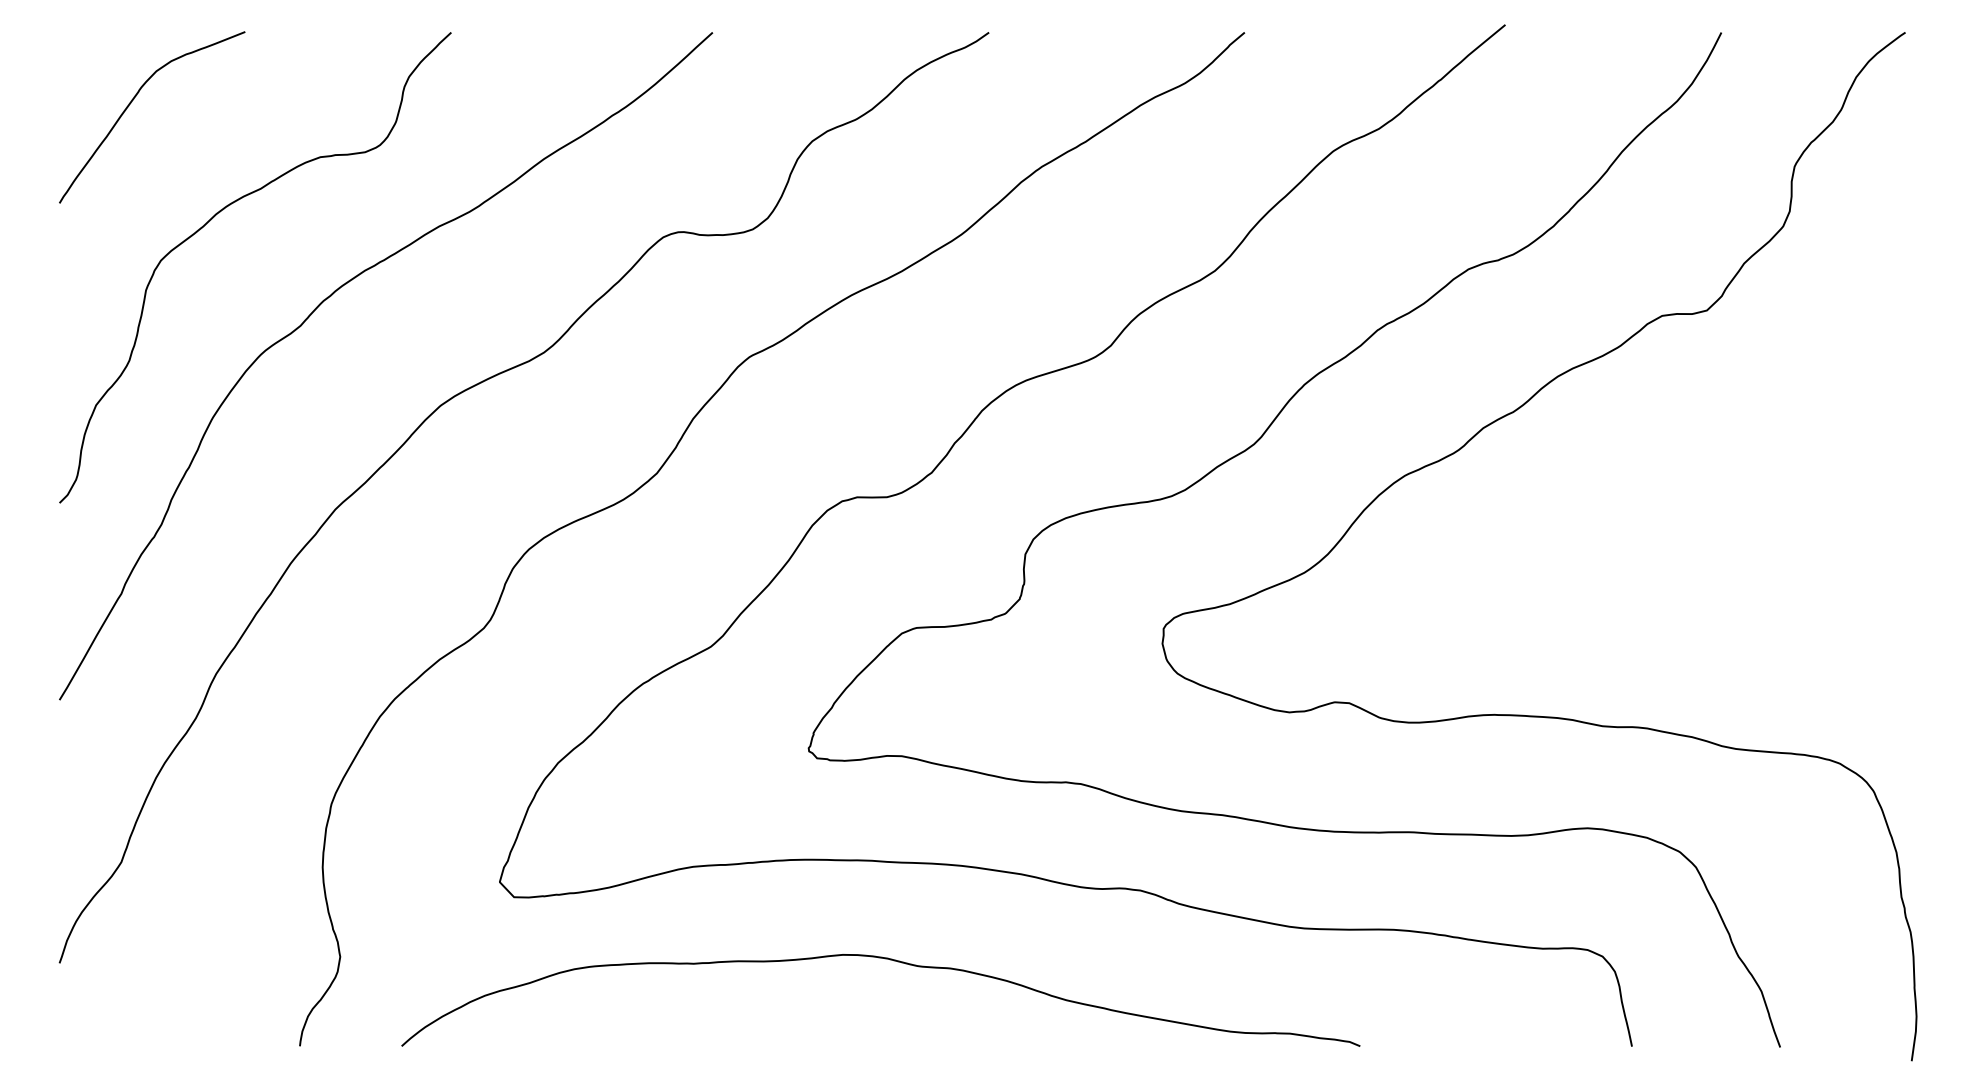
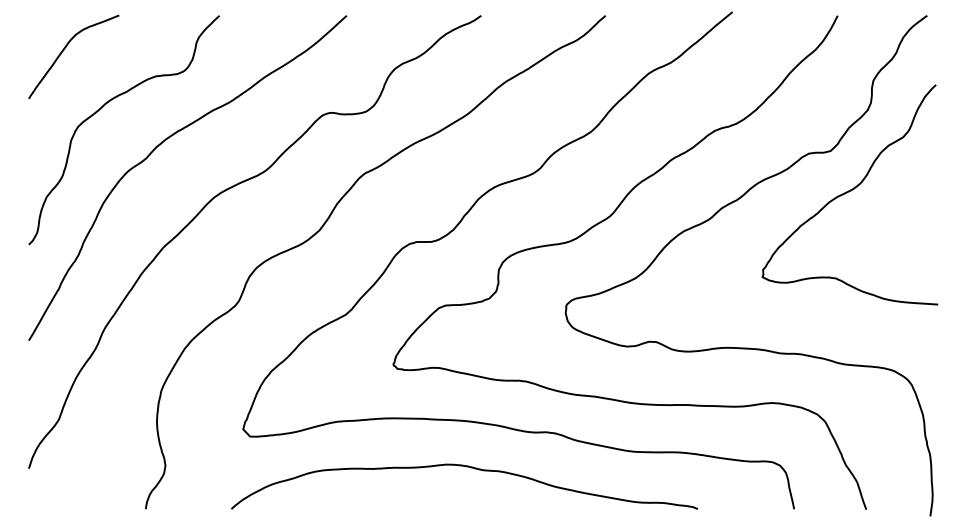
curve: (1745, 395) -> (849, 192), added
curve: (884, 960) -> (466, 467), moved

